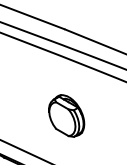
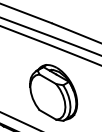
part: (66, 115) -> (53, 92), size x1.67

